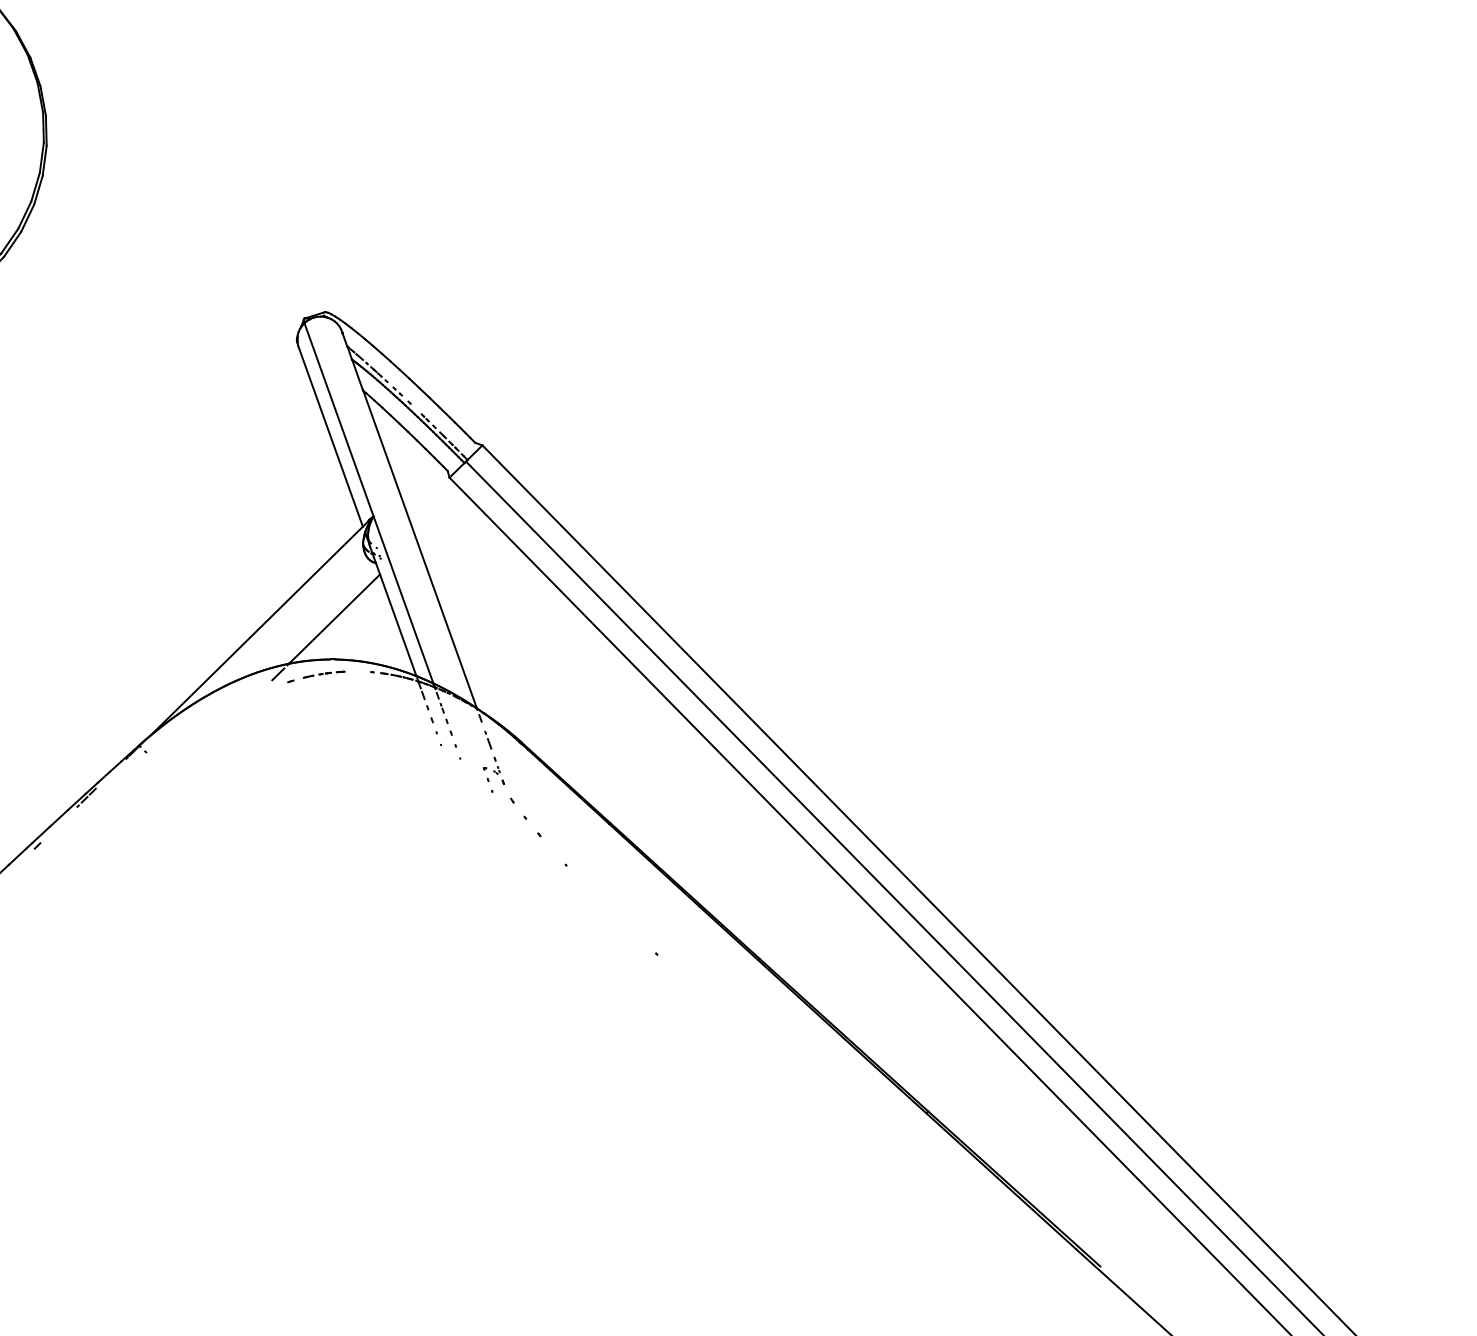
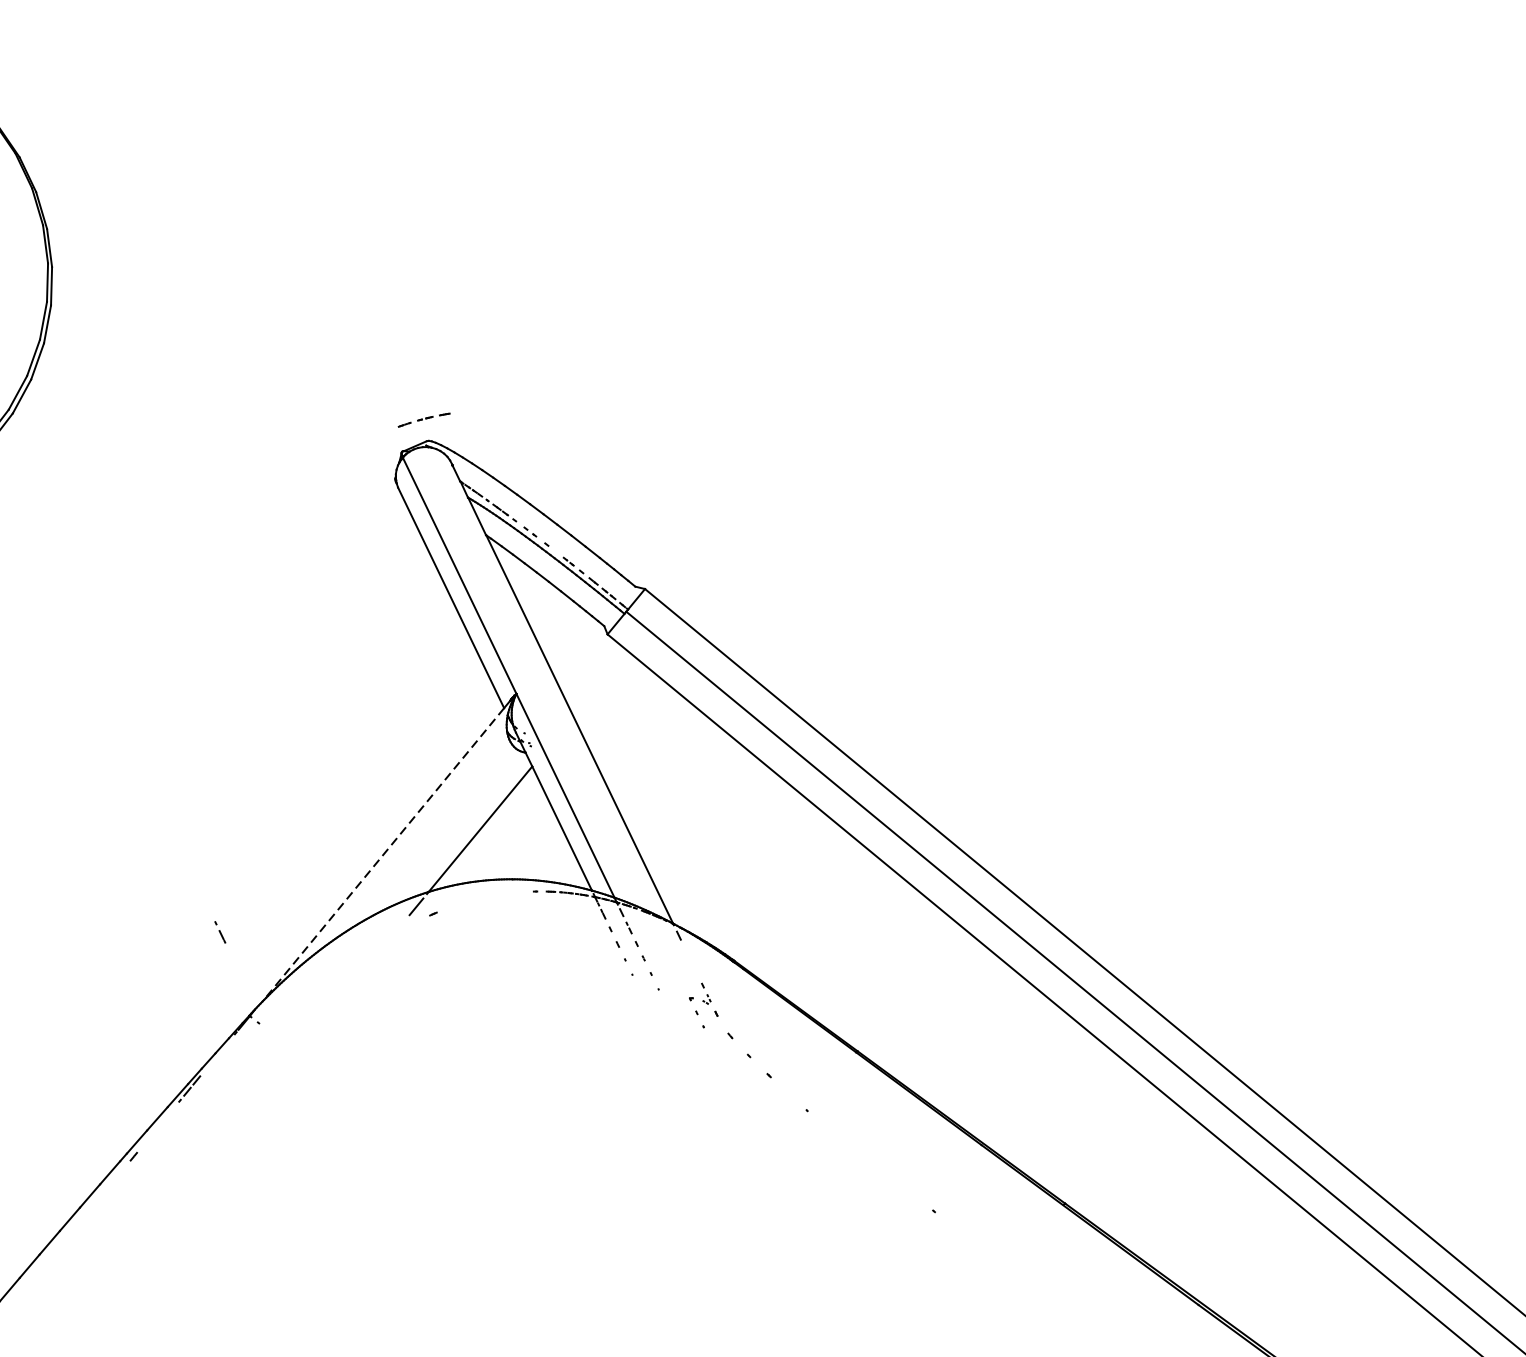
line: (256, 631) -> (383, 855), solid -> dashed
part: (323, 674) -> (423, 420), moved
part: (488, 739) -> (220, 931), moved

